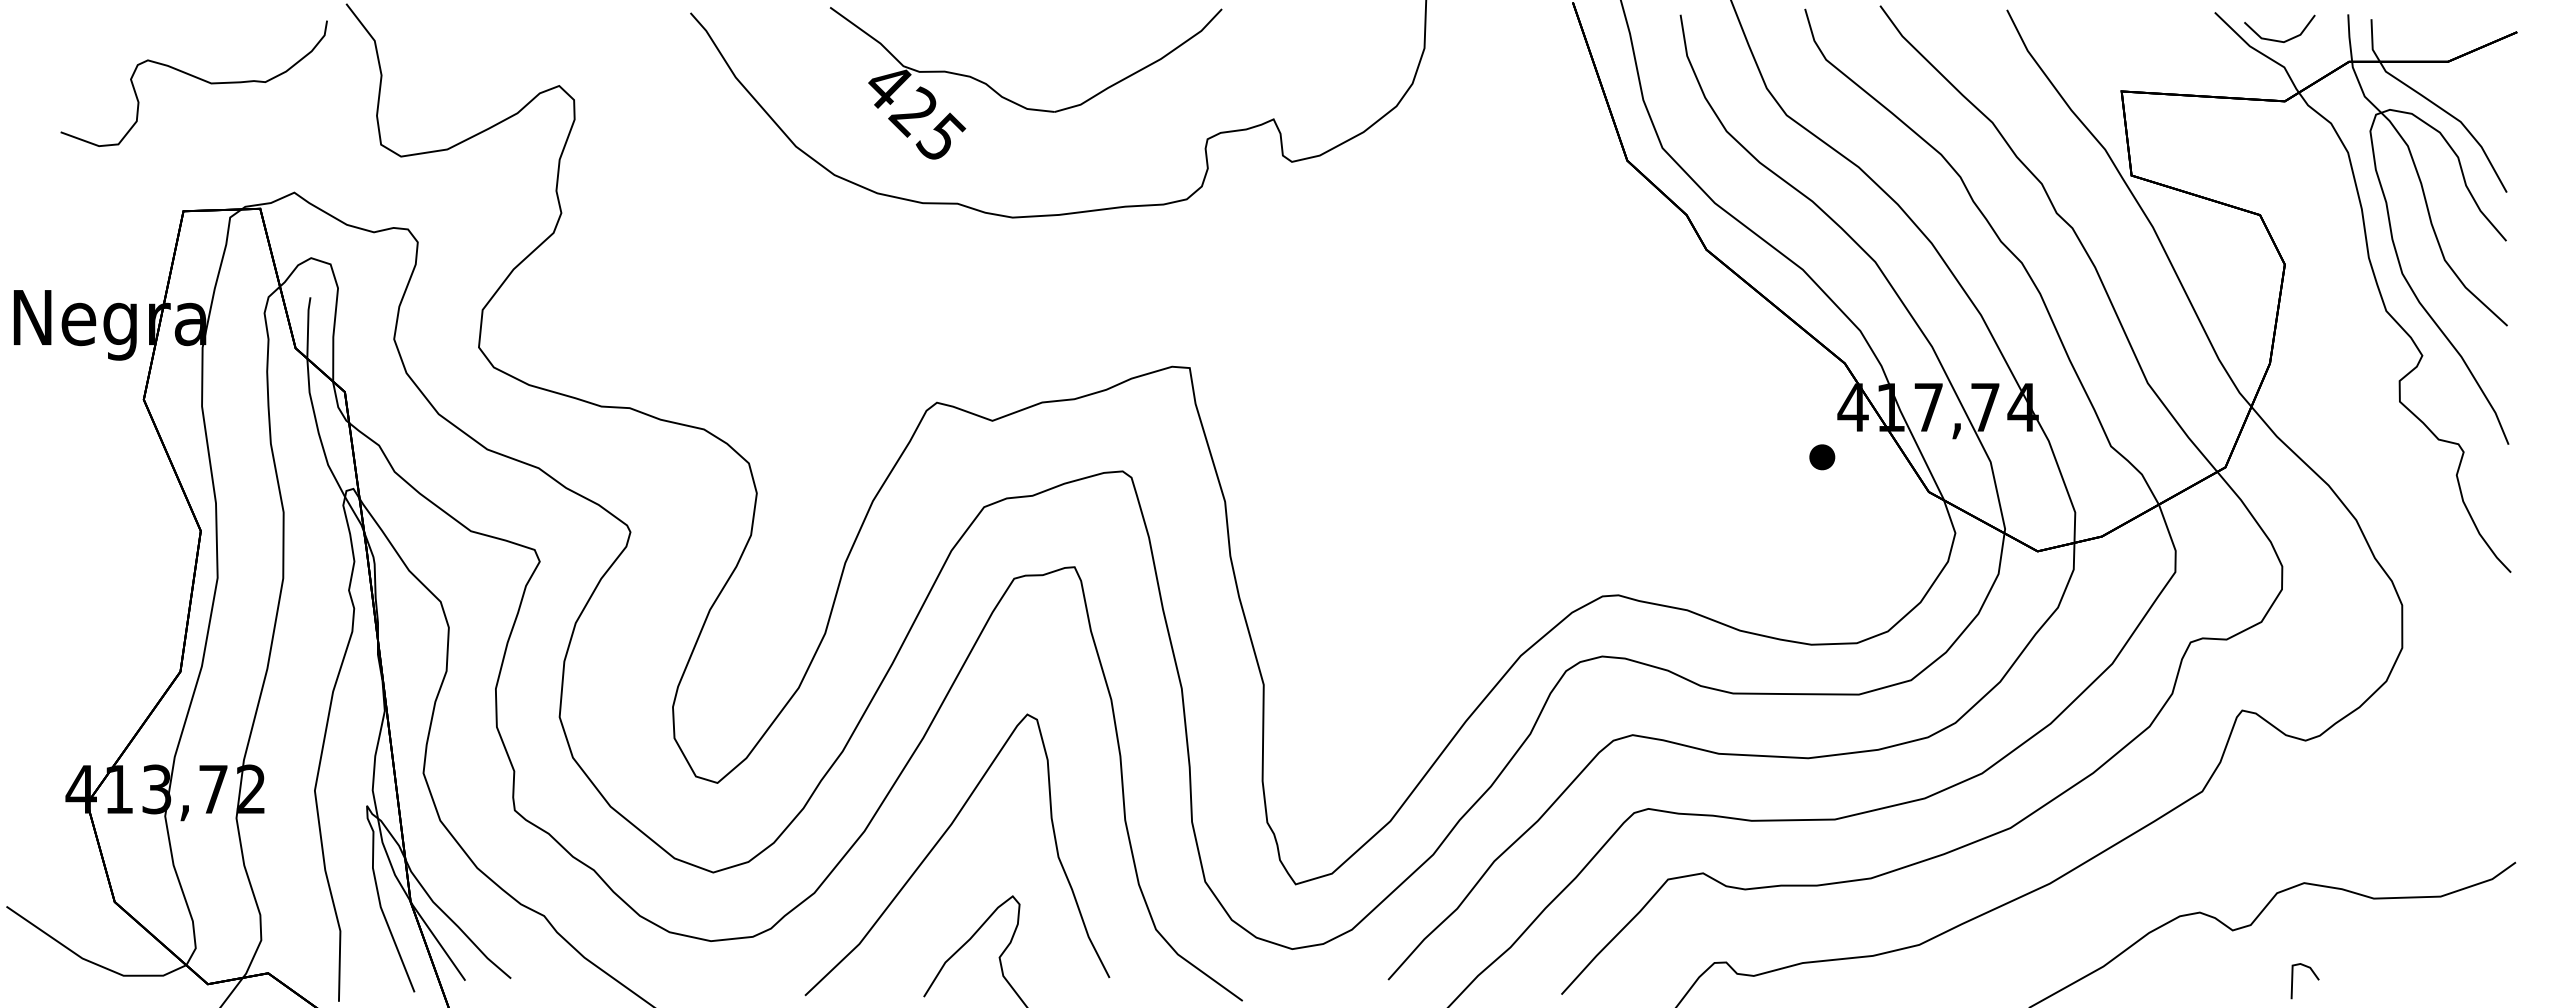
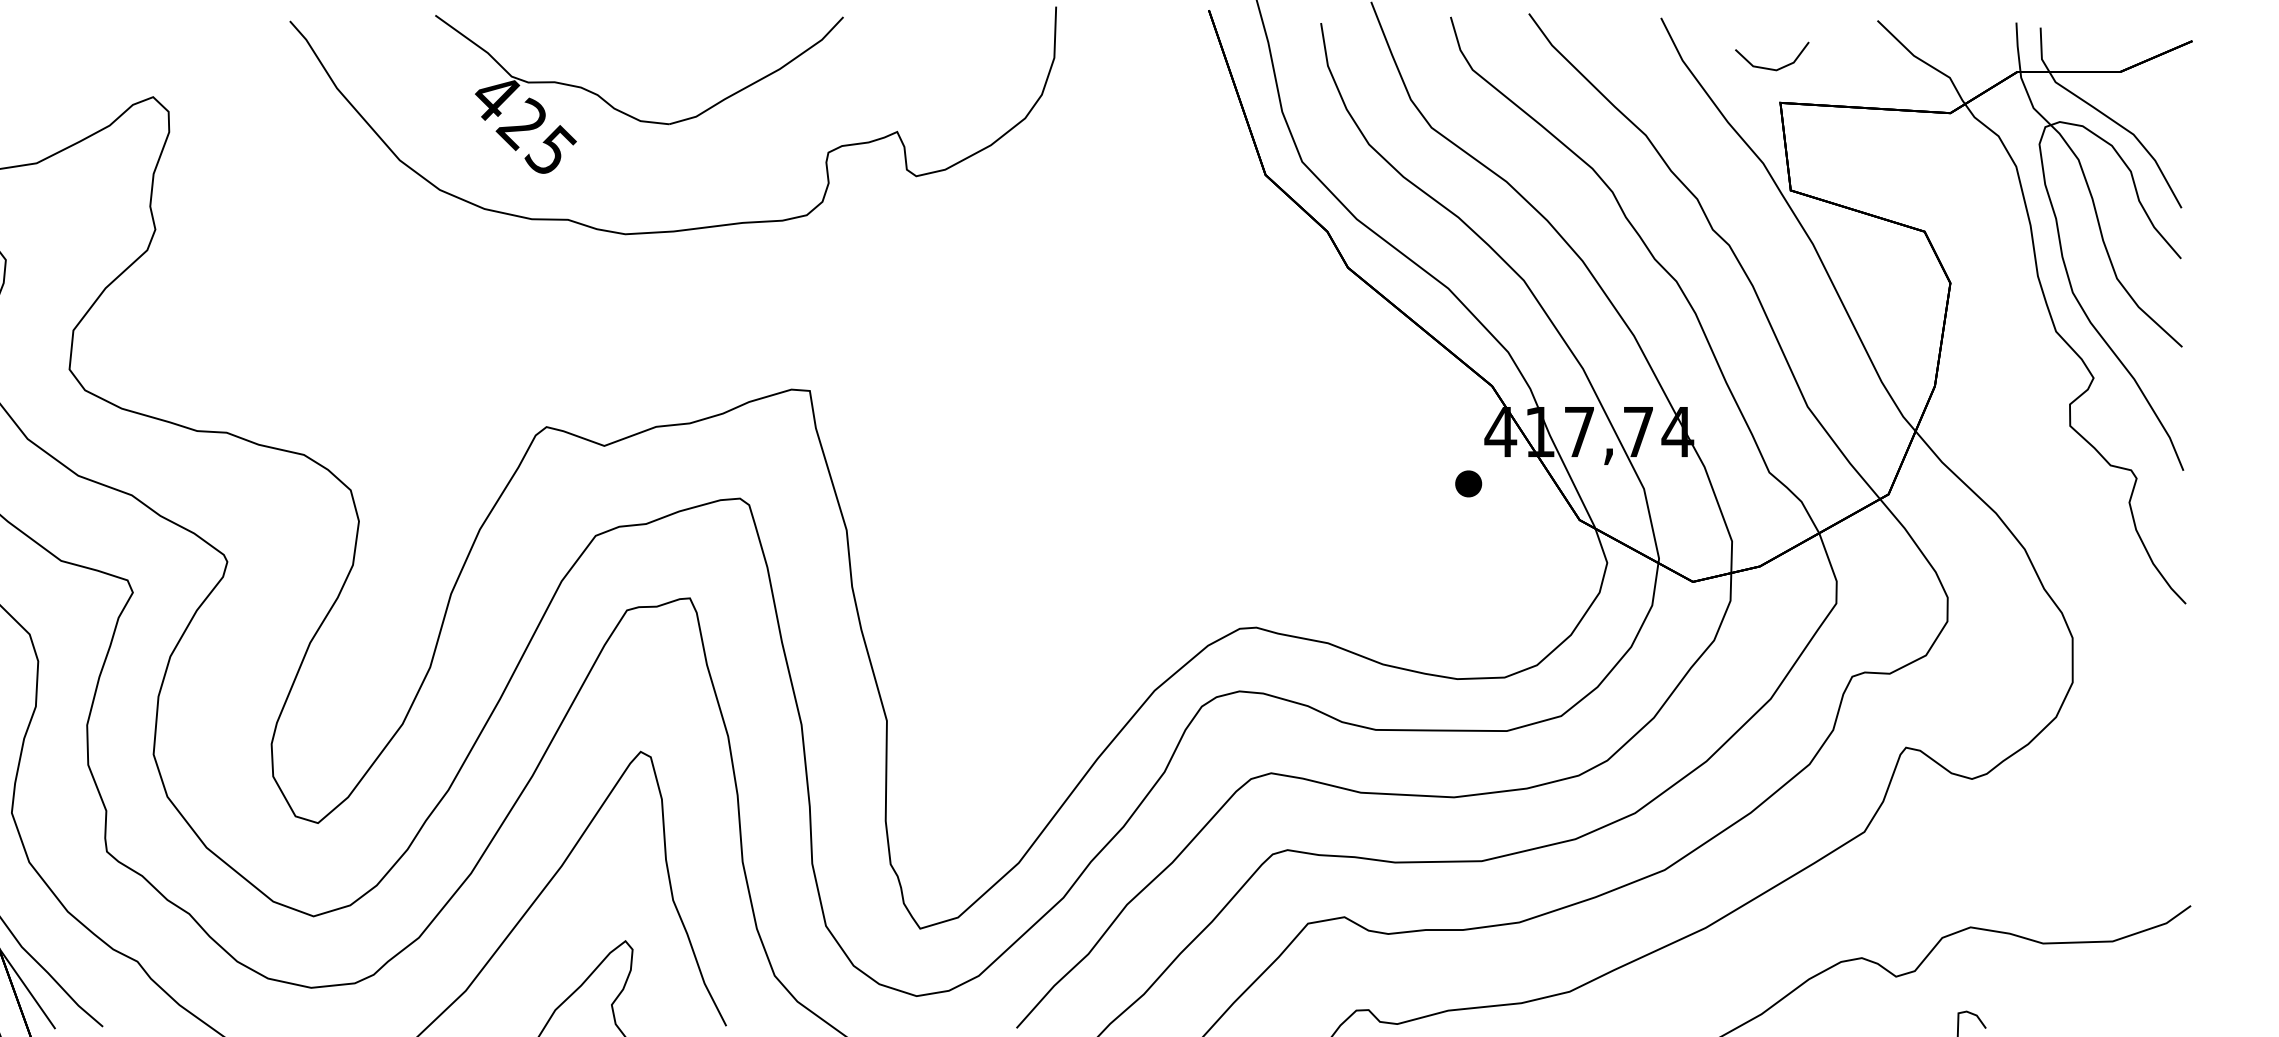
line: (2275, 39) -> (1767, 67), moved

